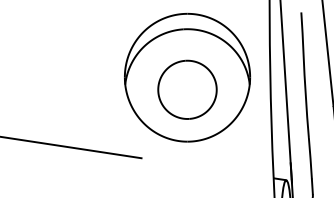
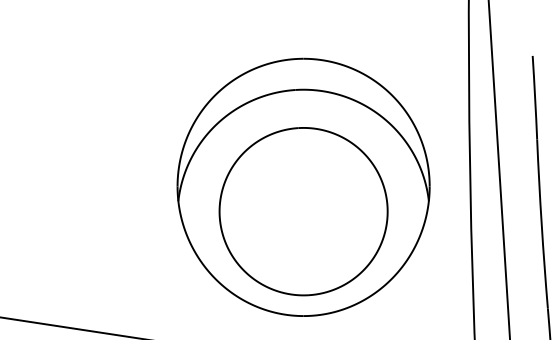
part: (187, 89) -> (303, 211), size x1.43

